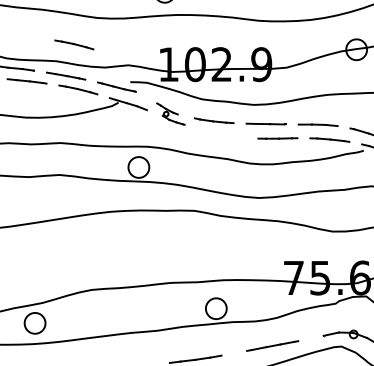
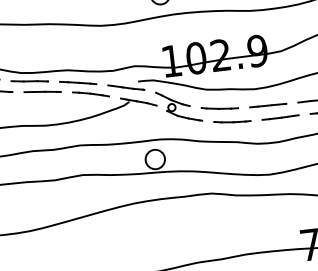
line: (74, 44) -> (82, 52), removed
part: (170, 113) -> (178, 106), size x1.67
line: (225, 136) -> (232, 121), added

